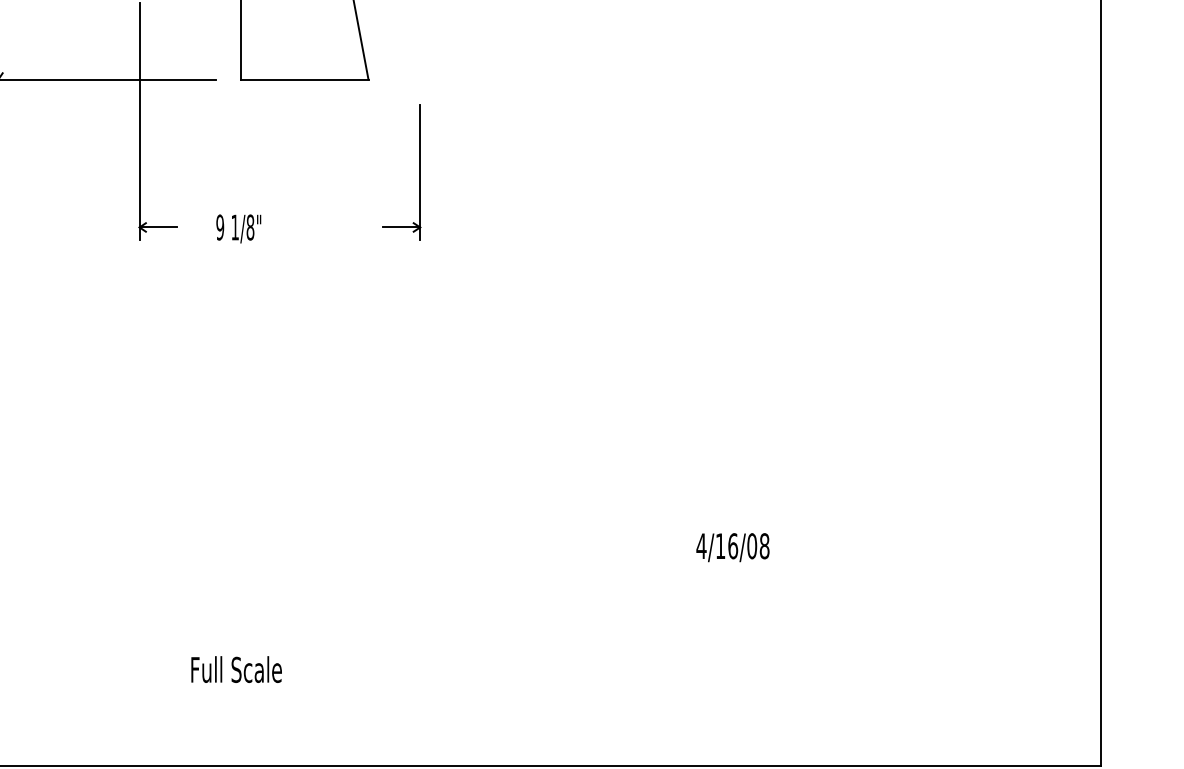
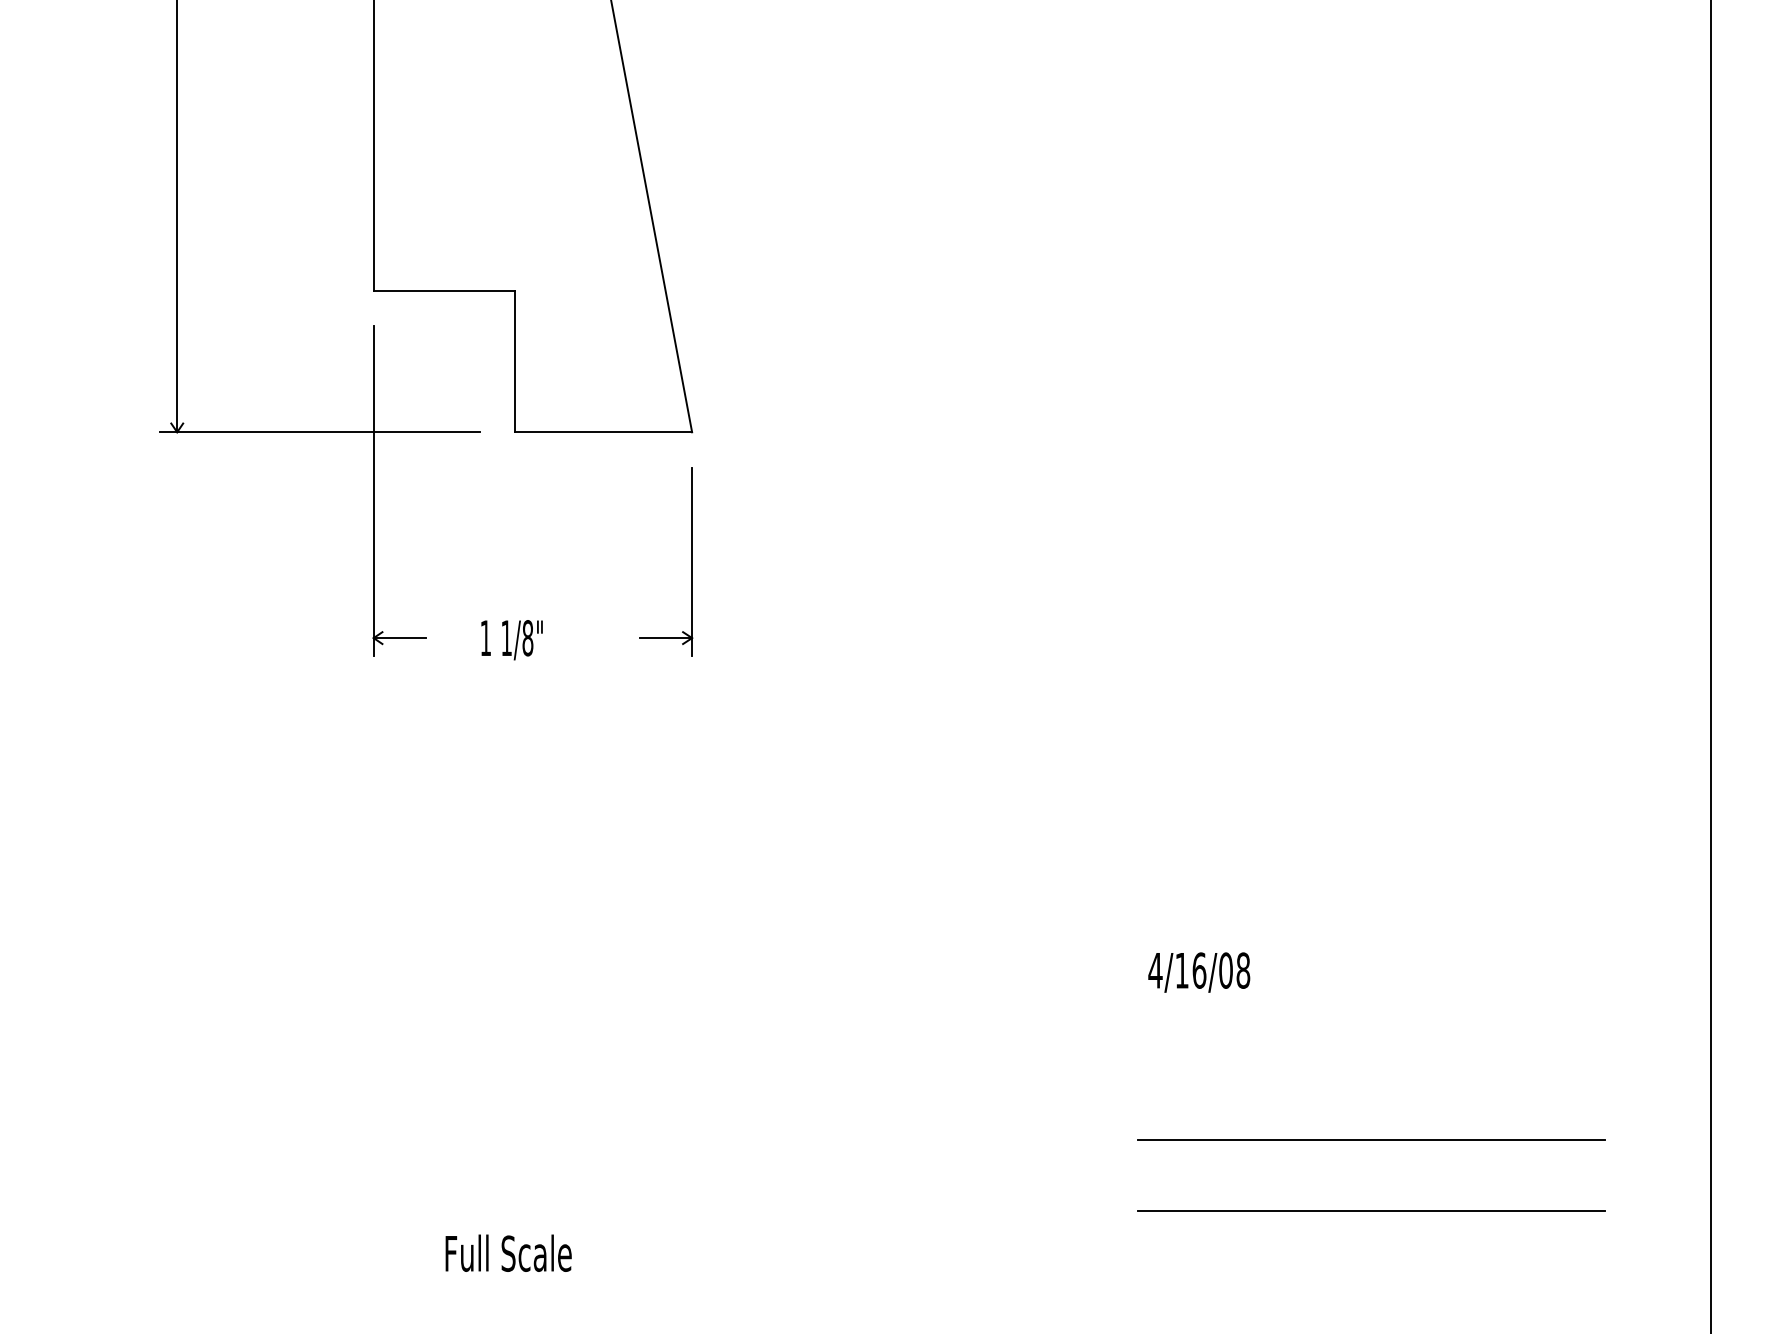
part: (419, 172) -> (691, 561), moved
text: (219, 227) -> (485, 638), 9 -> 1
text: (733, 547) -> (1199, 972), moved
line: (856, 587) -> (1371, 1139), added
line: (856, 638) -> (1371, 1210), added

